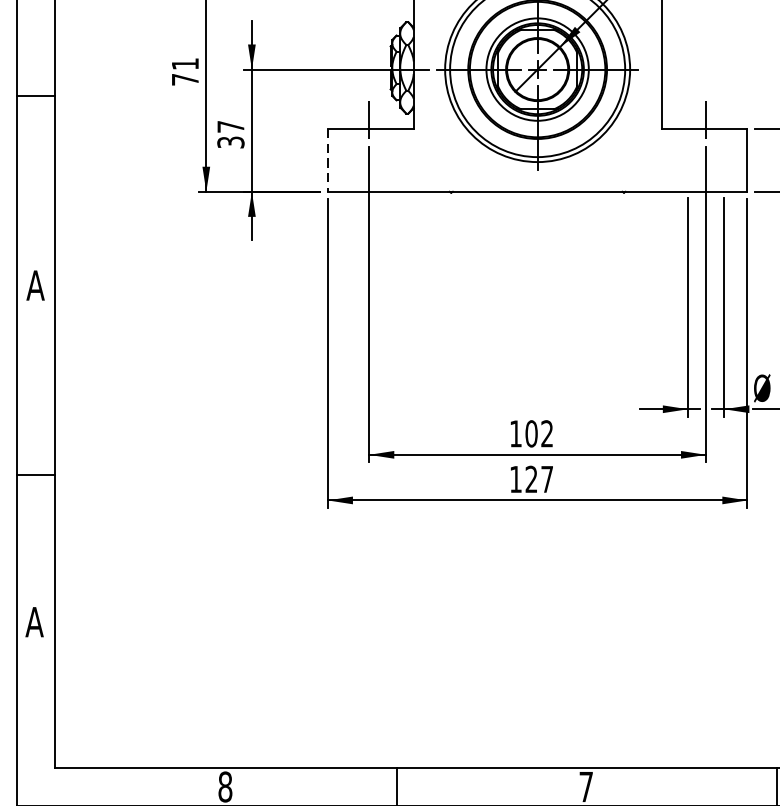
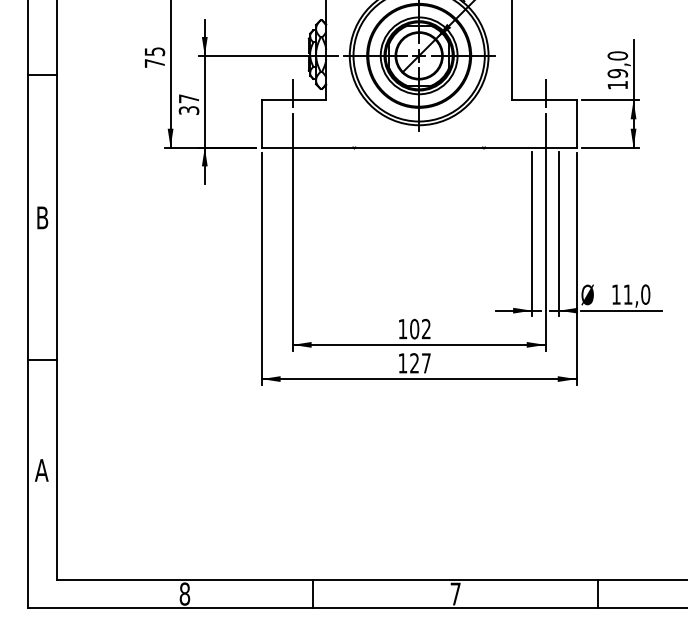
text: (186, 63) -> (155, 51), 71 -> 75
line: (327, 161) -> (261, 124), dashed -> solid
text: (35, 285) -> (42, 217), A -> B

